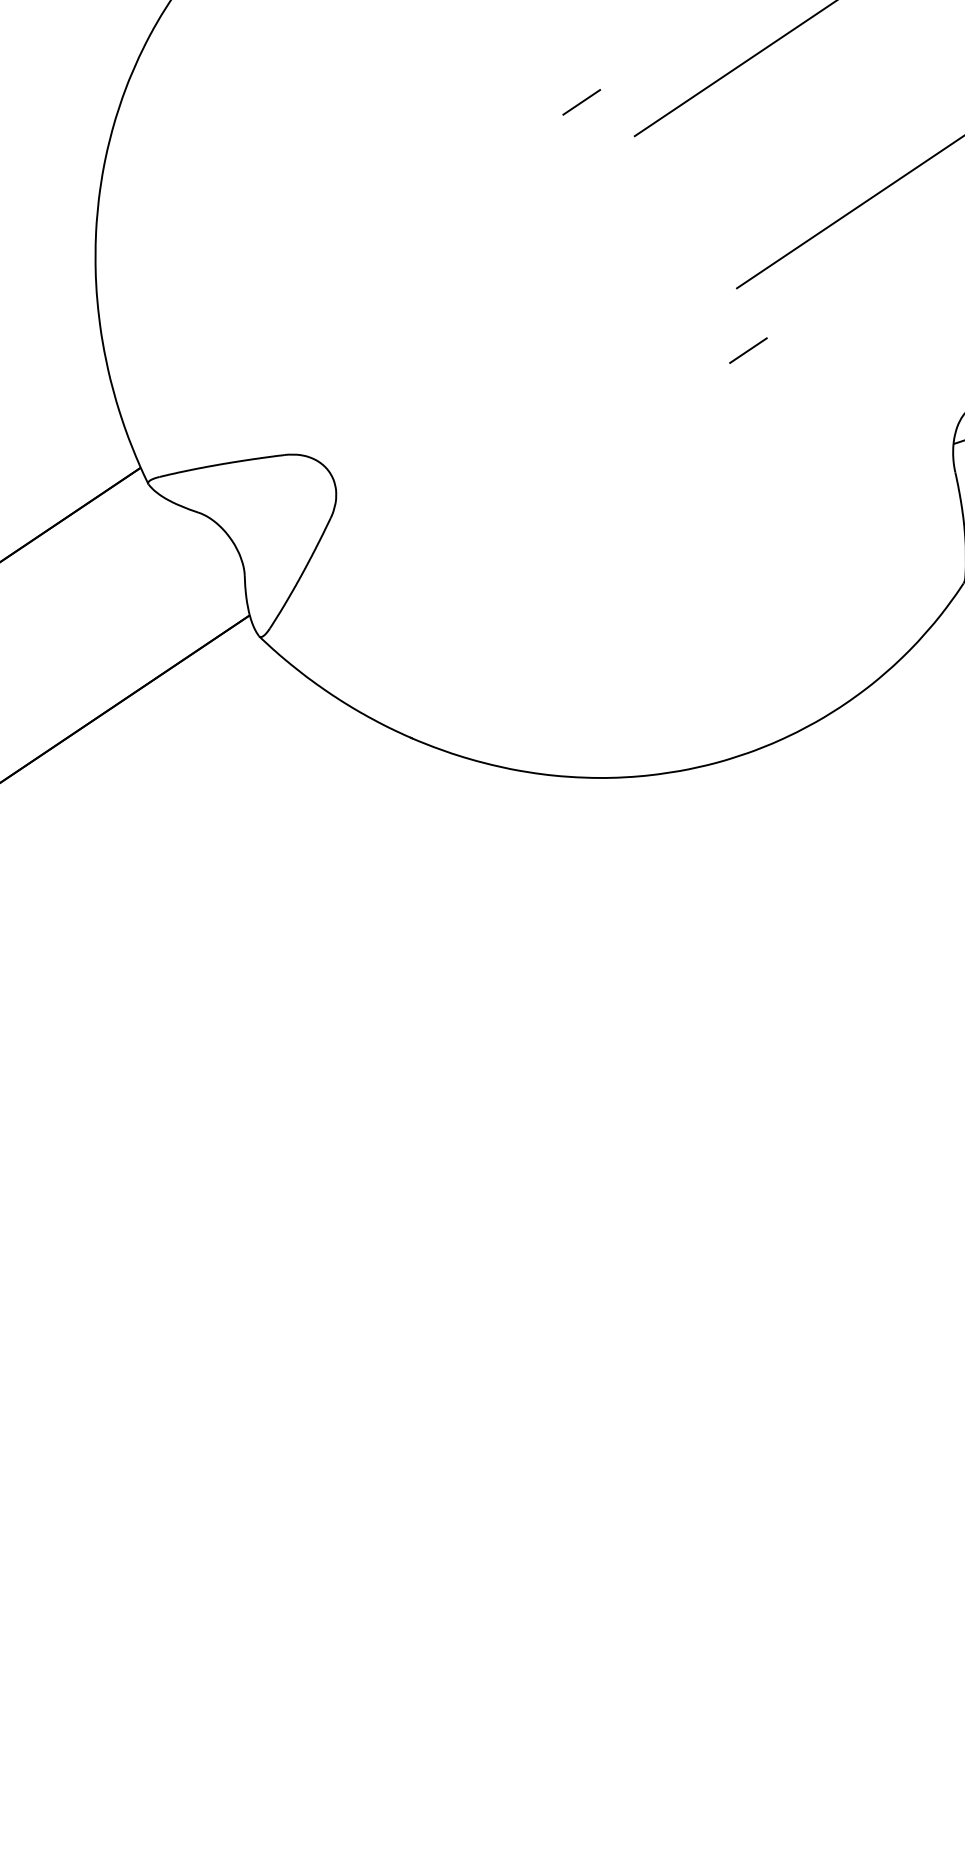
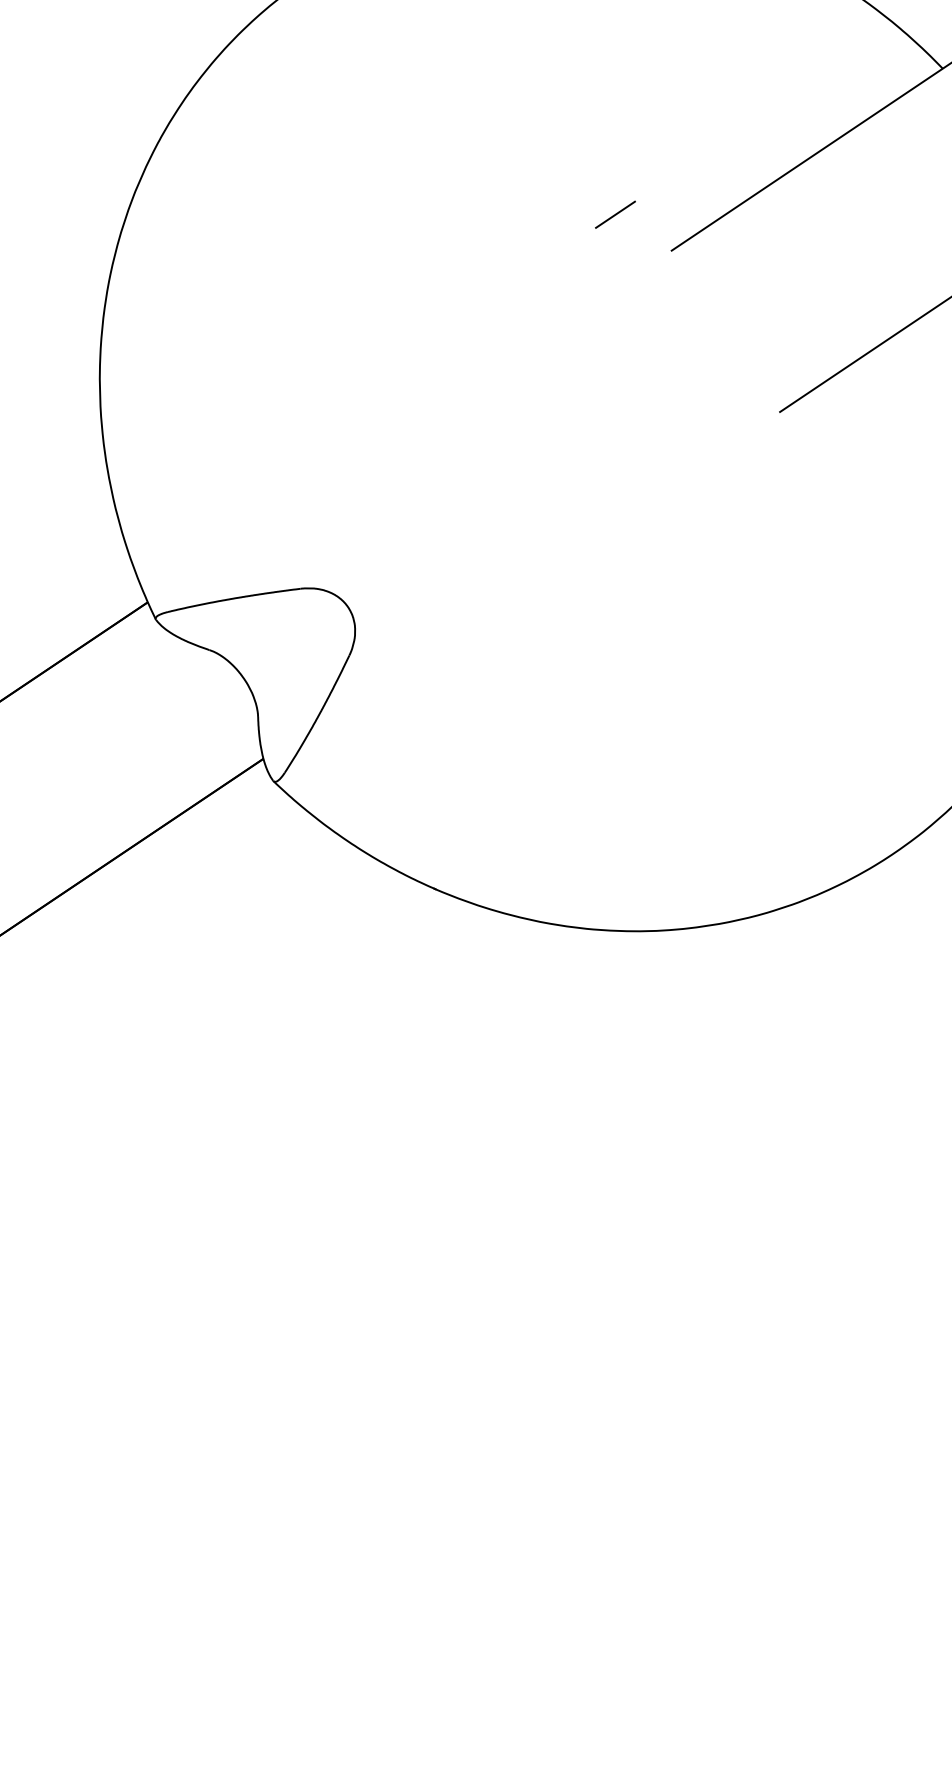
line: (748, 350) -> (792, 477), removed

